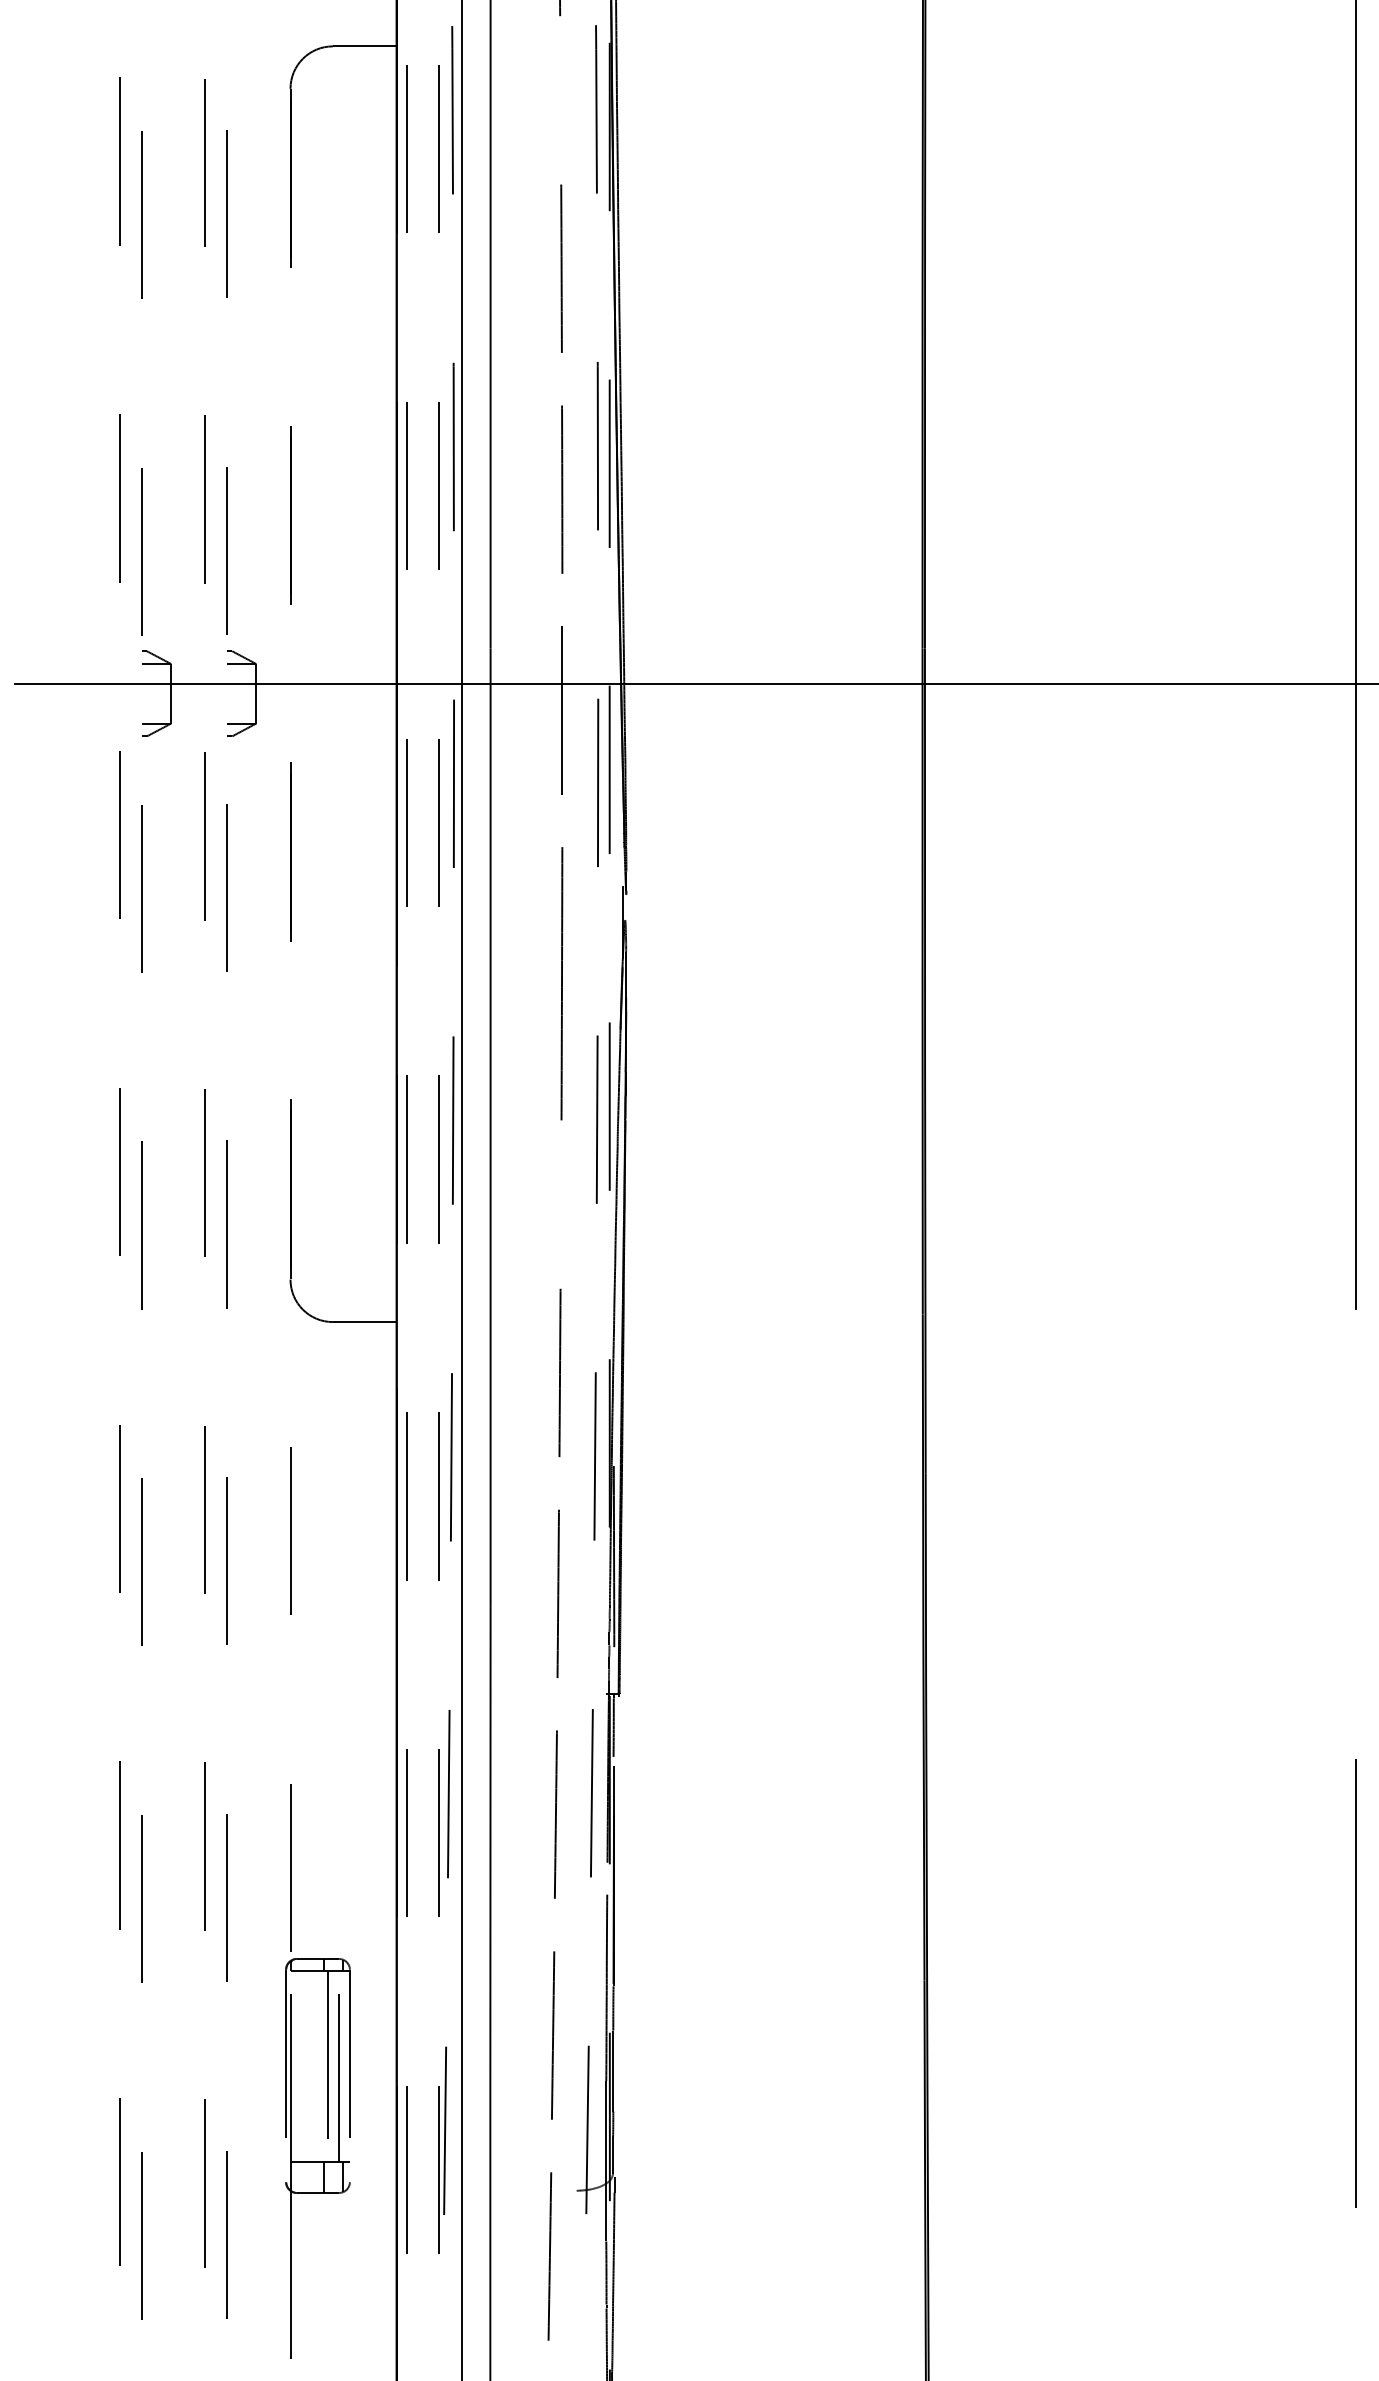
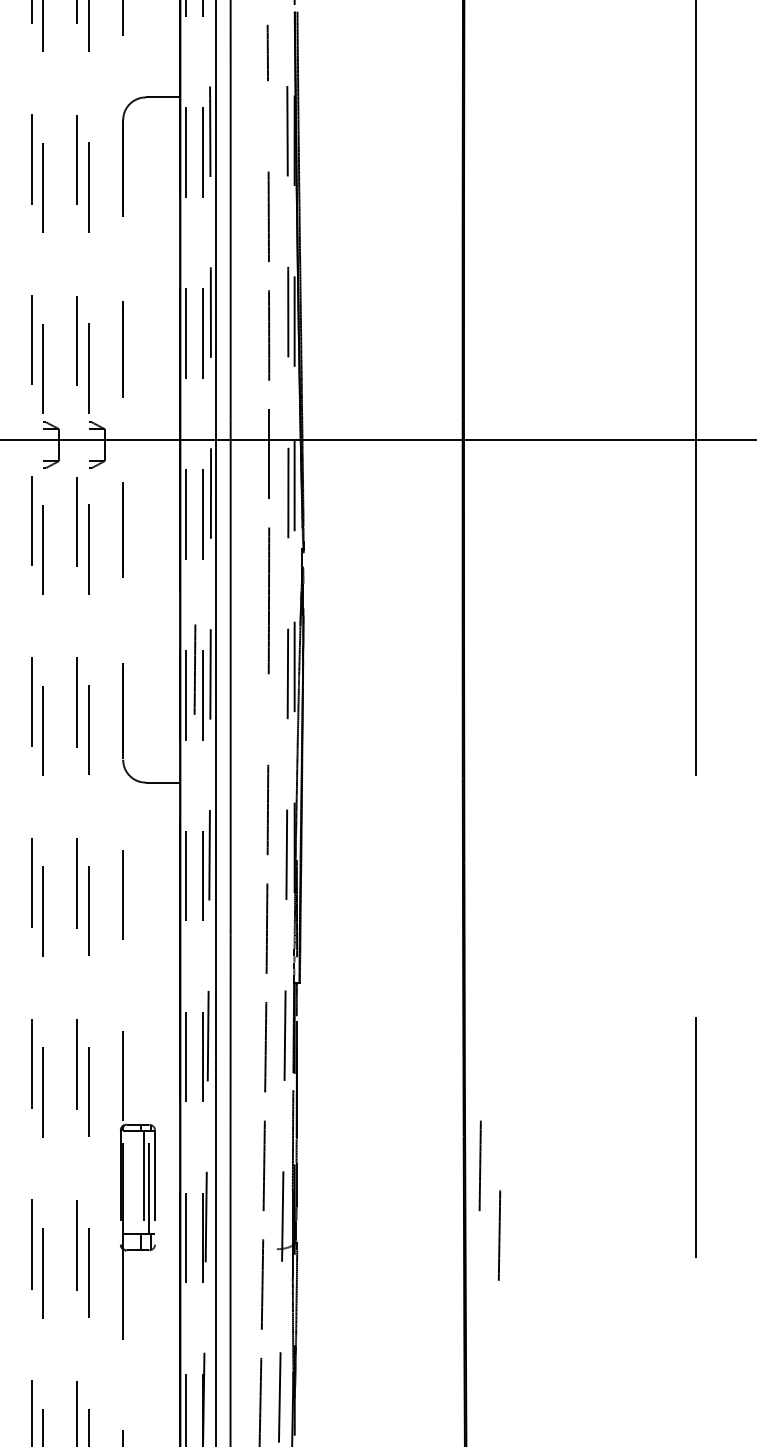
line: (423, 1111) -> (194, 669), added
line: (953, 2034) -> (479, 1165), added
line: (991, 2165) -> (499, 1235), added

